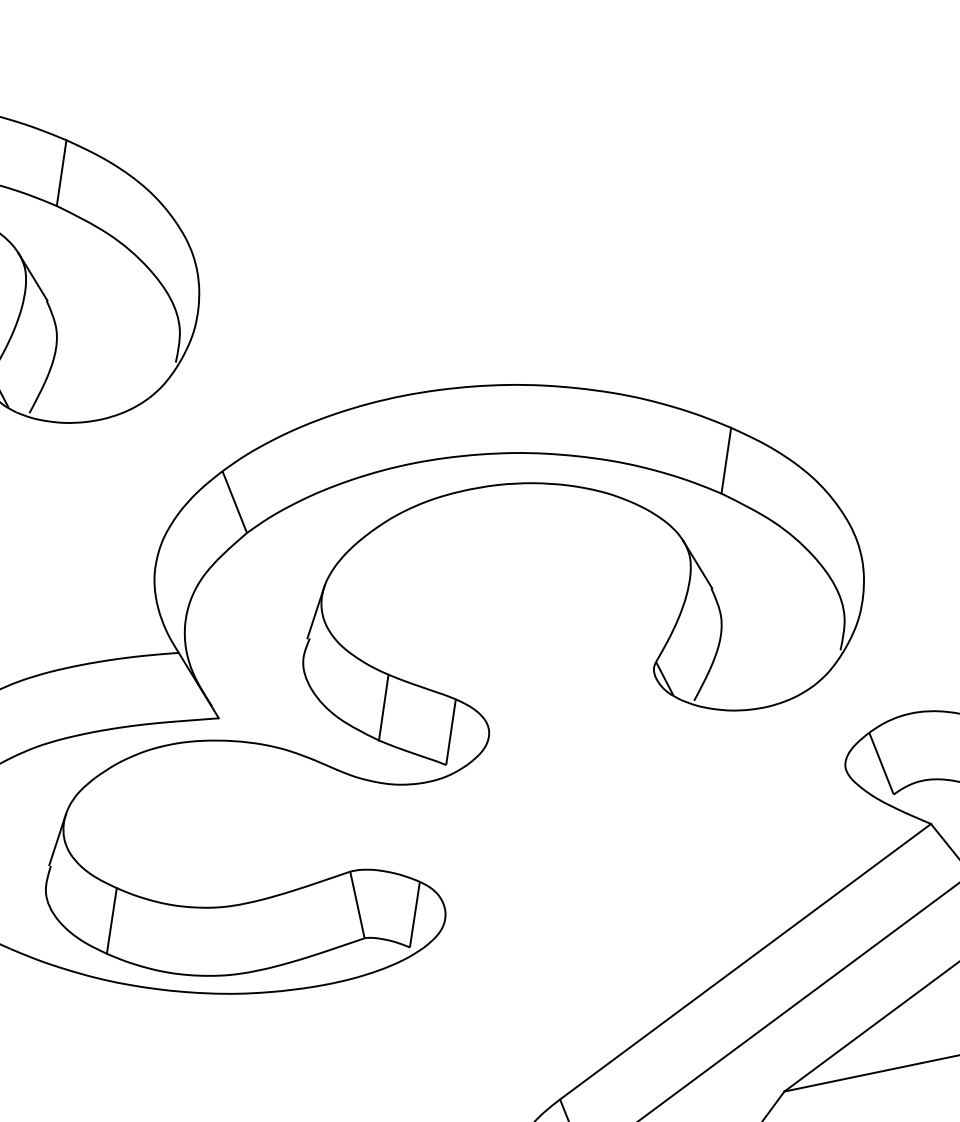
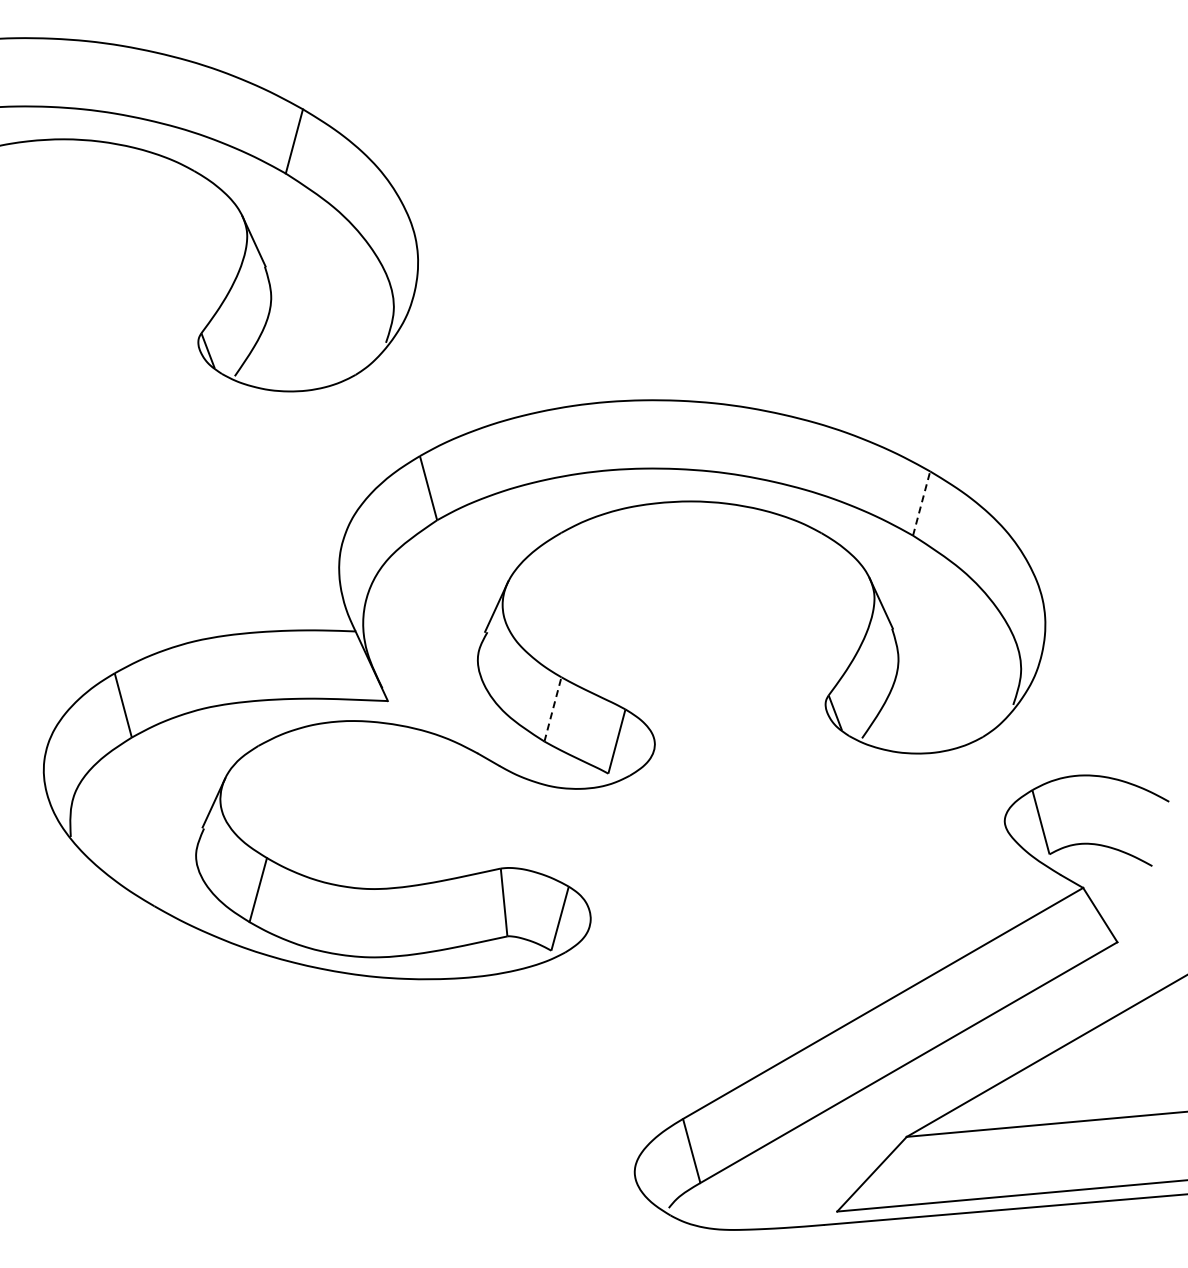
line: (726, 460) -> (921, 503), solid -> dashed
line: (384, 706) -> (553, 708), solid -> dashed

